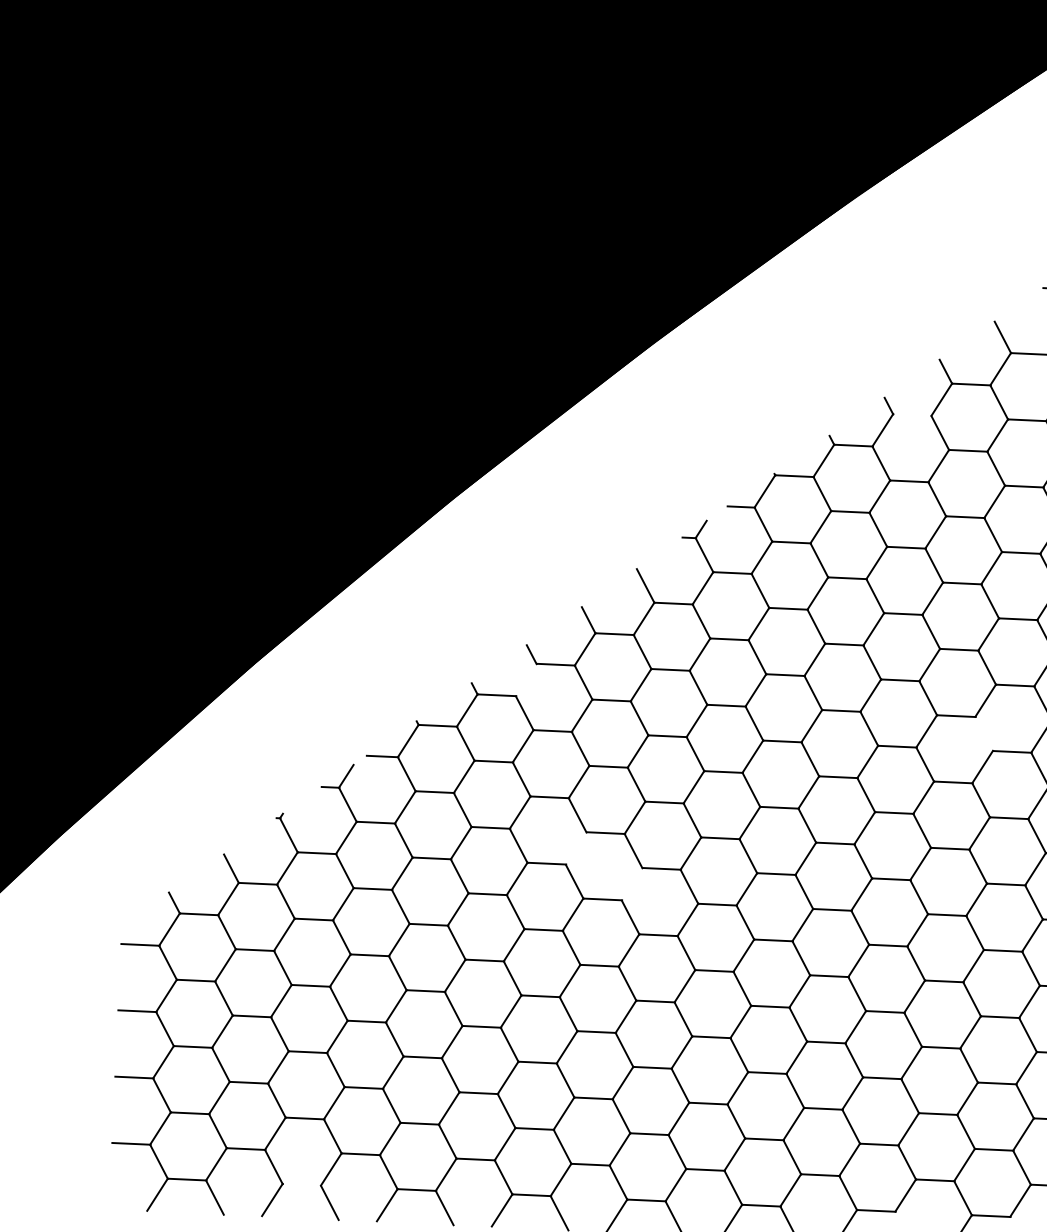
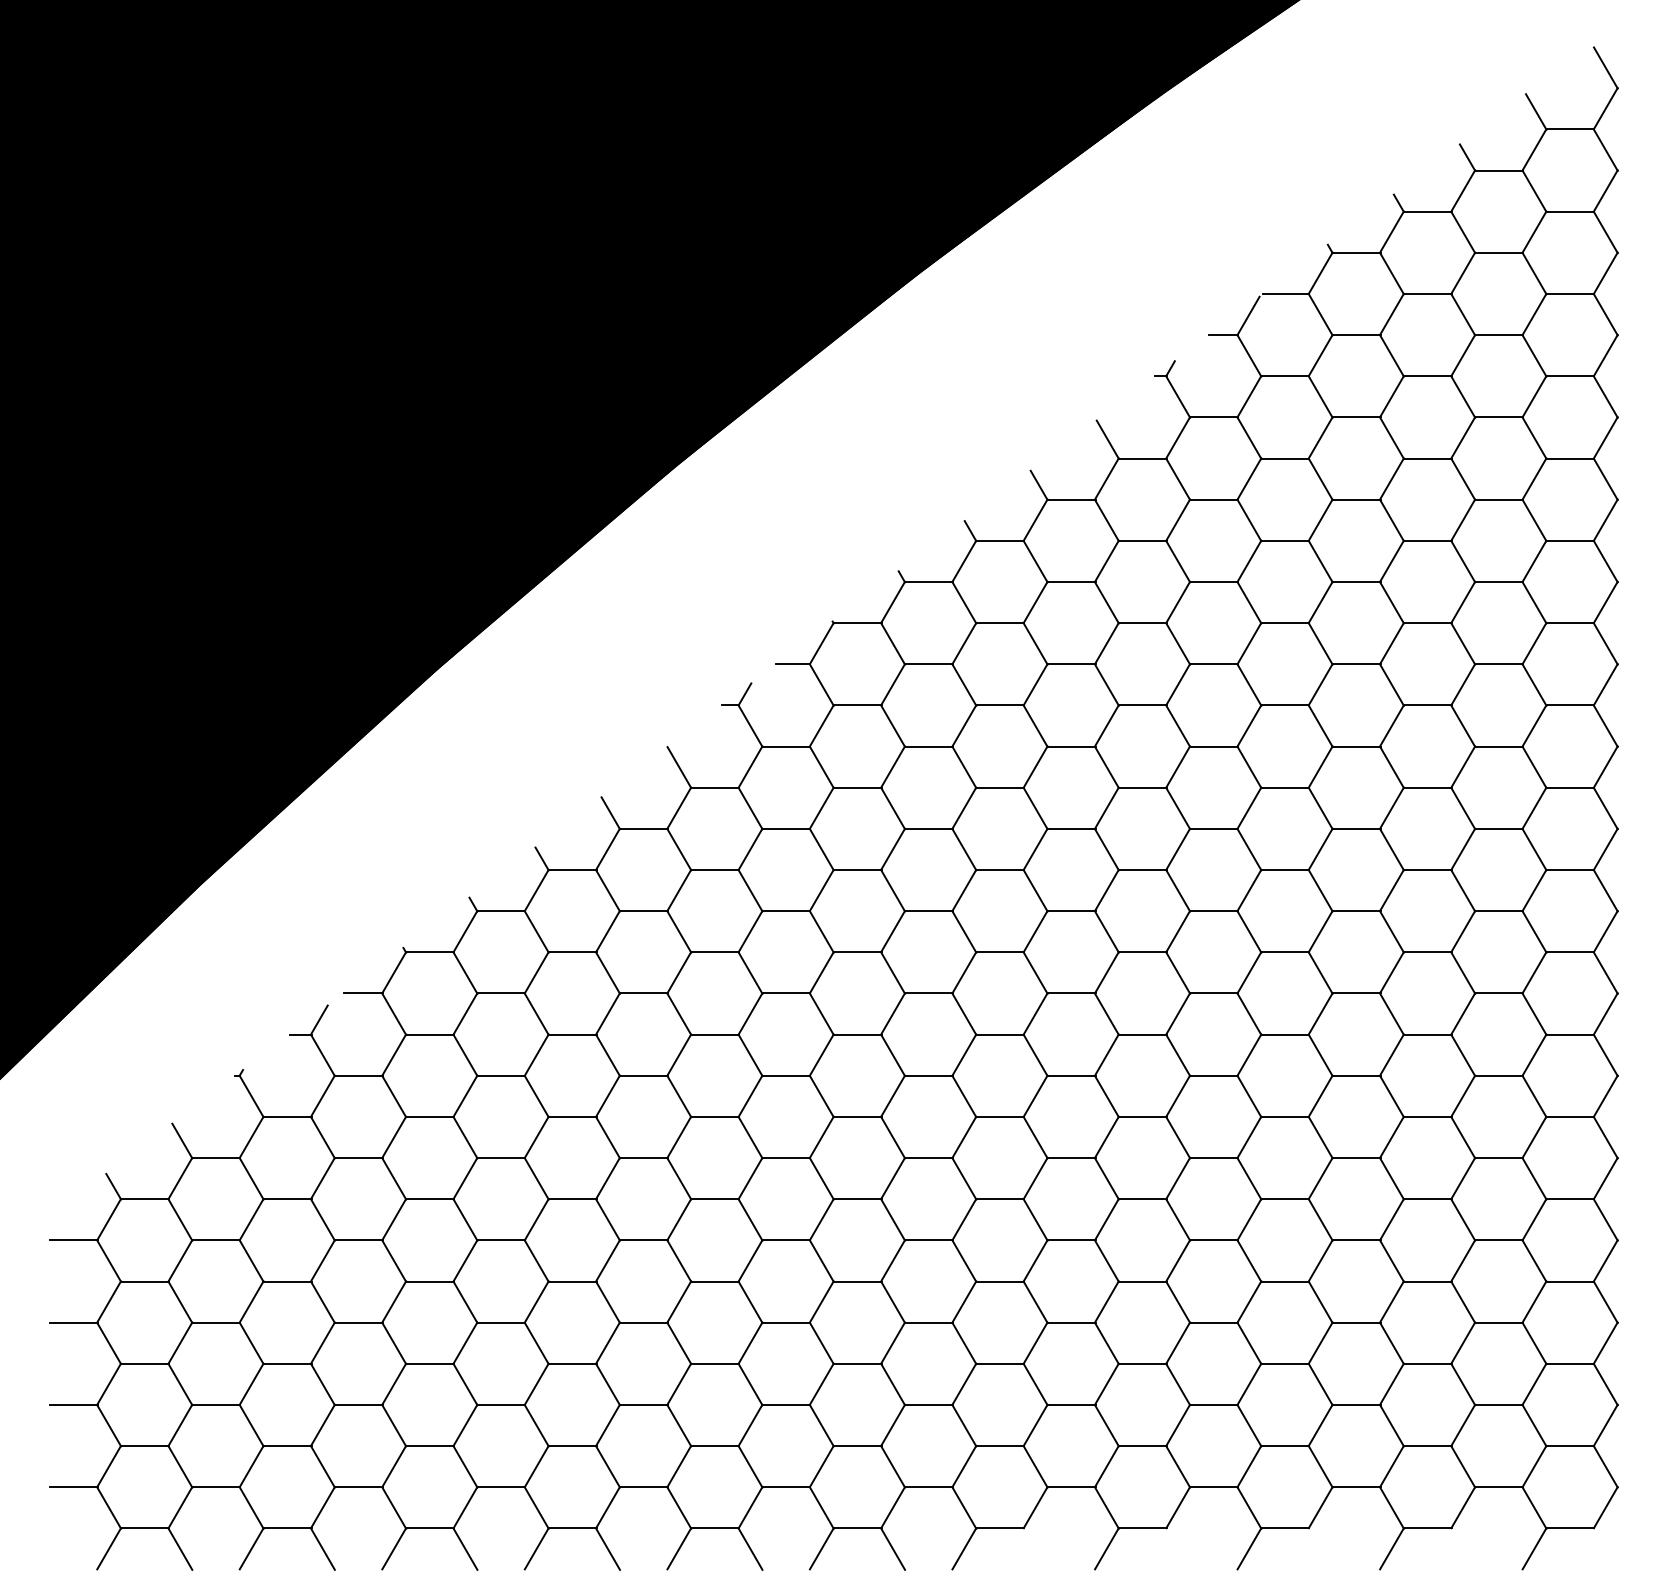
line: (912, 414) -> (1000, 540), added
line: (526, 679) -> (536, 889), added
line: (983, 733) -> (1106, 931), added
line: (575, 847) -> (607, 1095), added
line: (632, 883) -> (679, 1136), added
line: (302, 1184) -> (287, 1528), added

